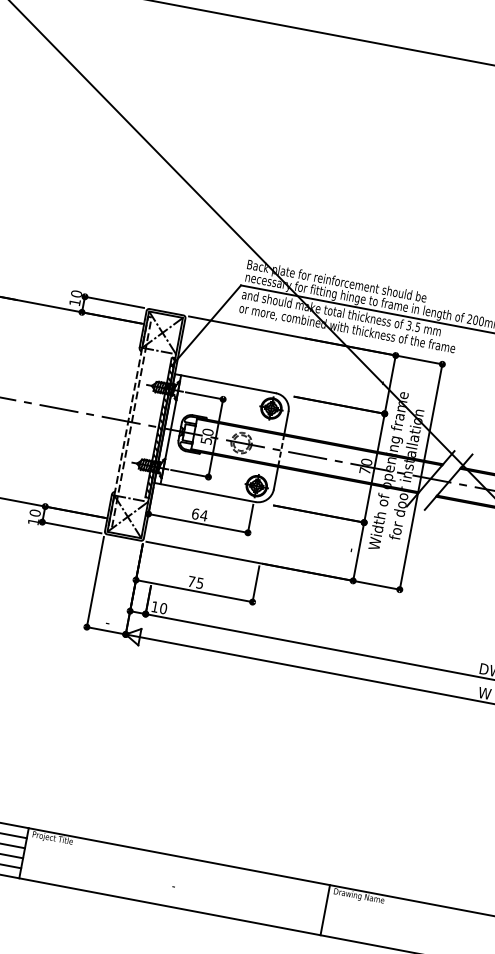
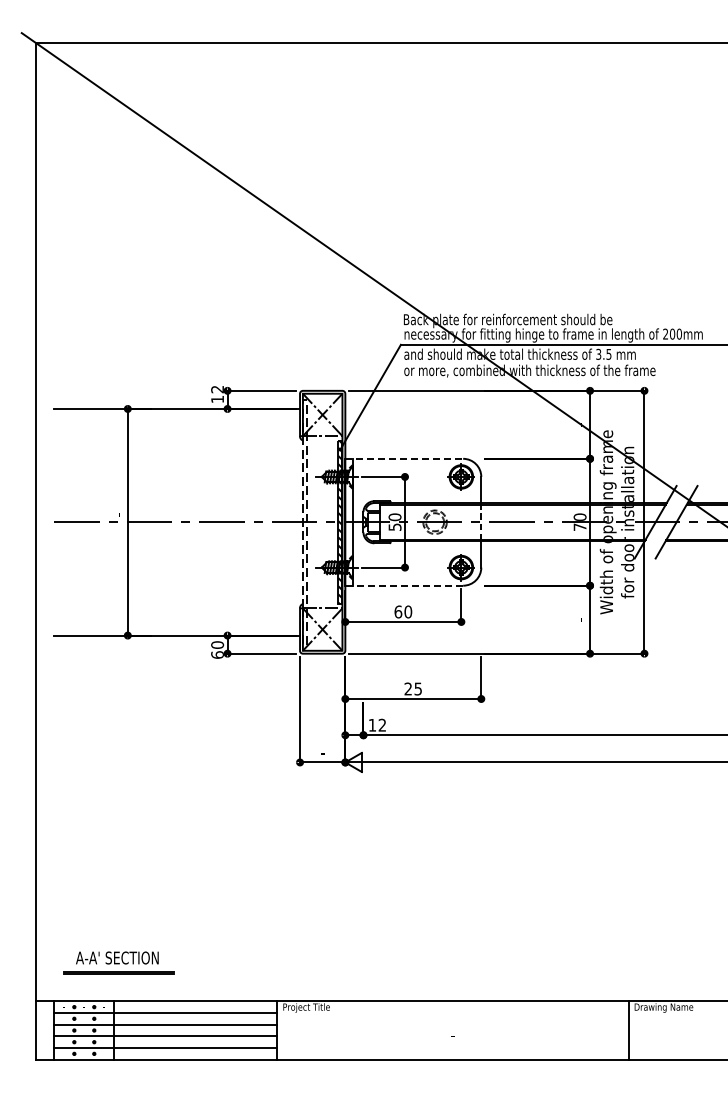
text: (76, 294) -> (217, 389), 10 -> 12
line: (225, 383) -> (404, 458), solid -> dashed
line: (205, 492) -> (404, 585), solid -> dashed
text: (204, 515) -> (408, 611), 64 -> 60
text: (33, 521) -> (217, 654), 10 -> 60
text: (191, 581) -> (407, 688), 75 -> 25
text: (163, 607) -> (382, 724), 10 -> 12

